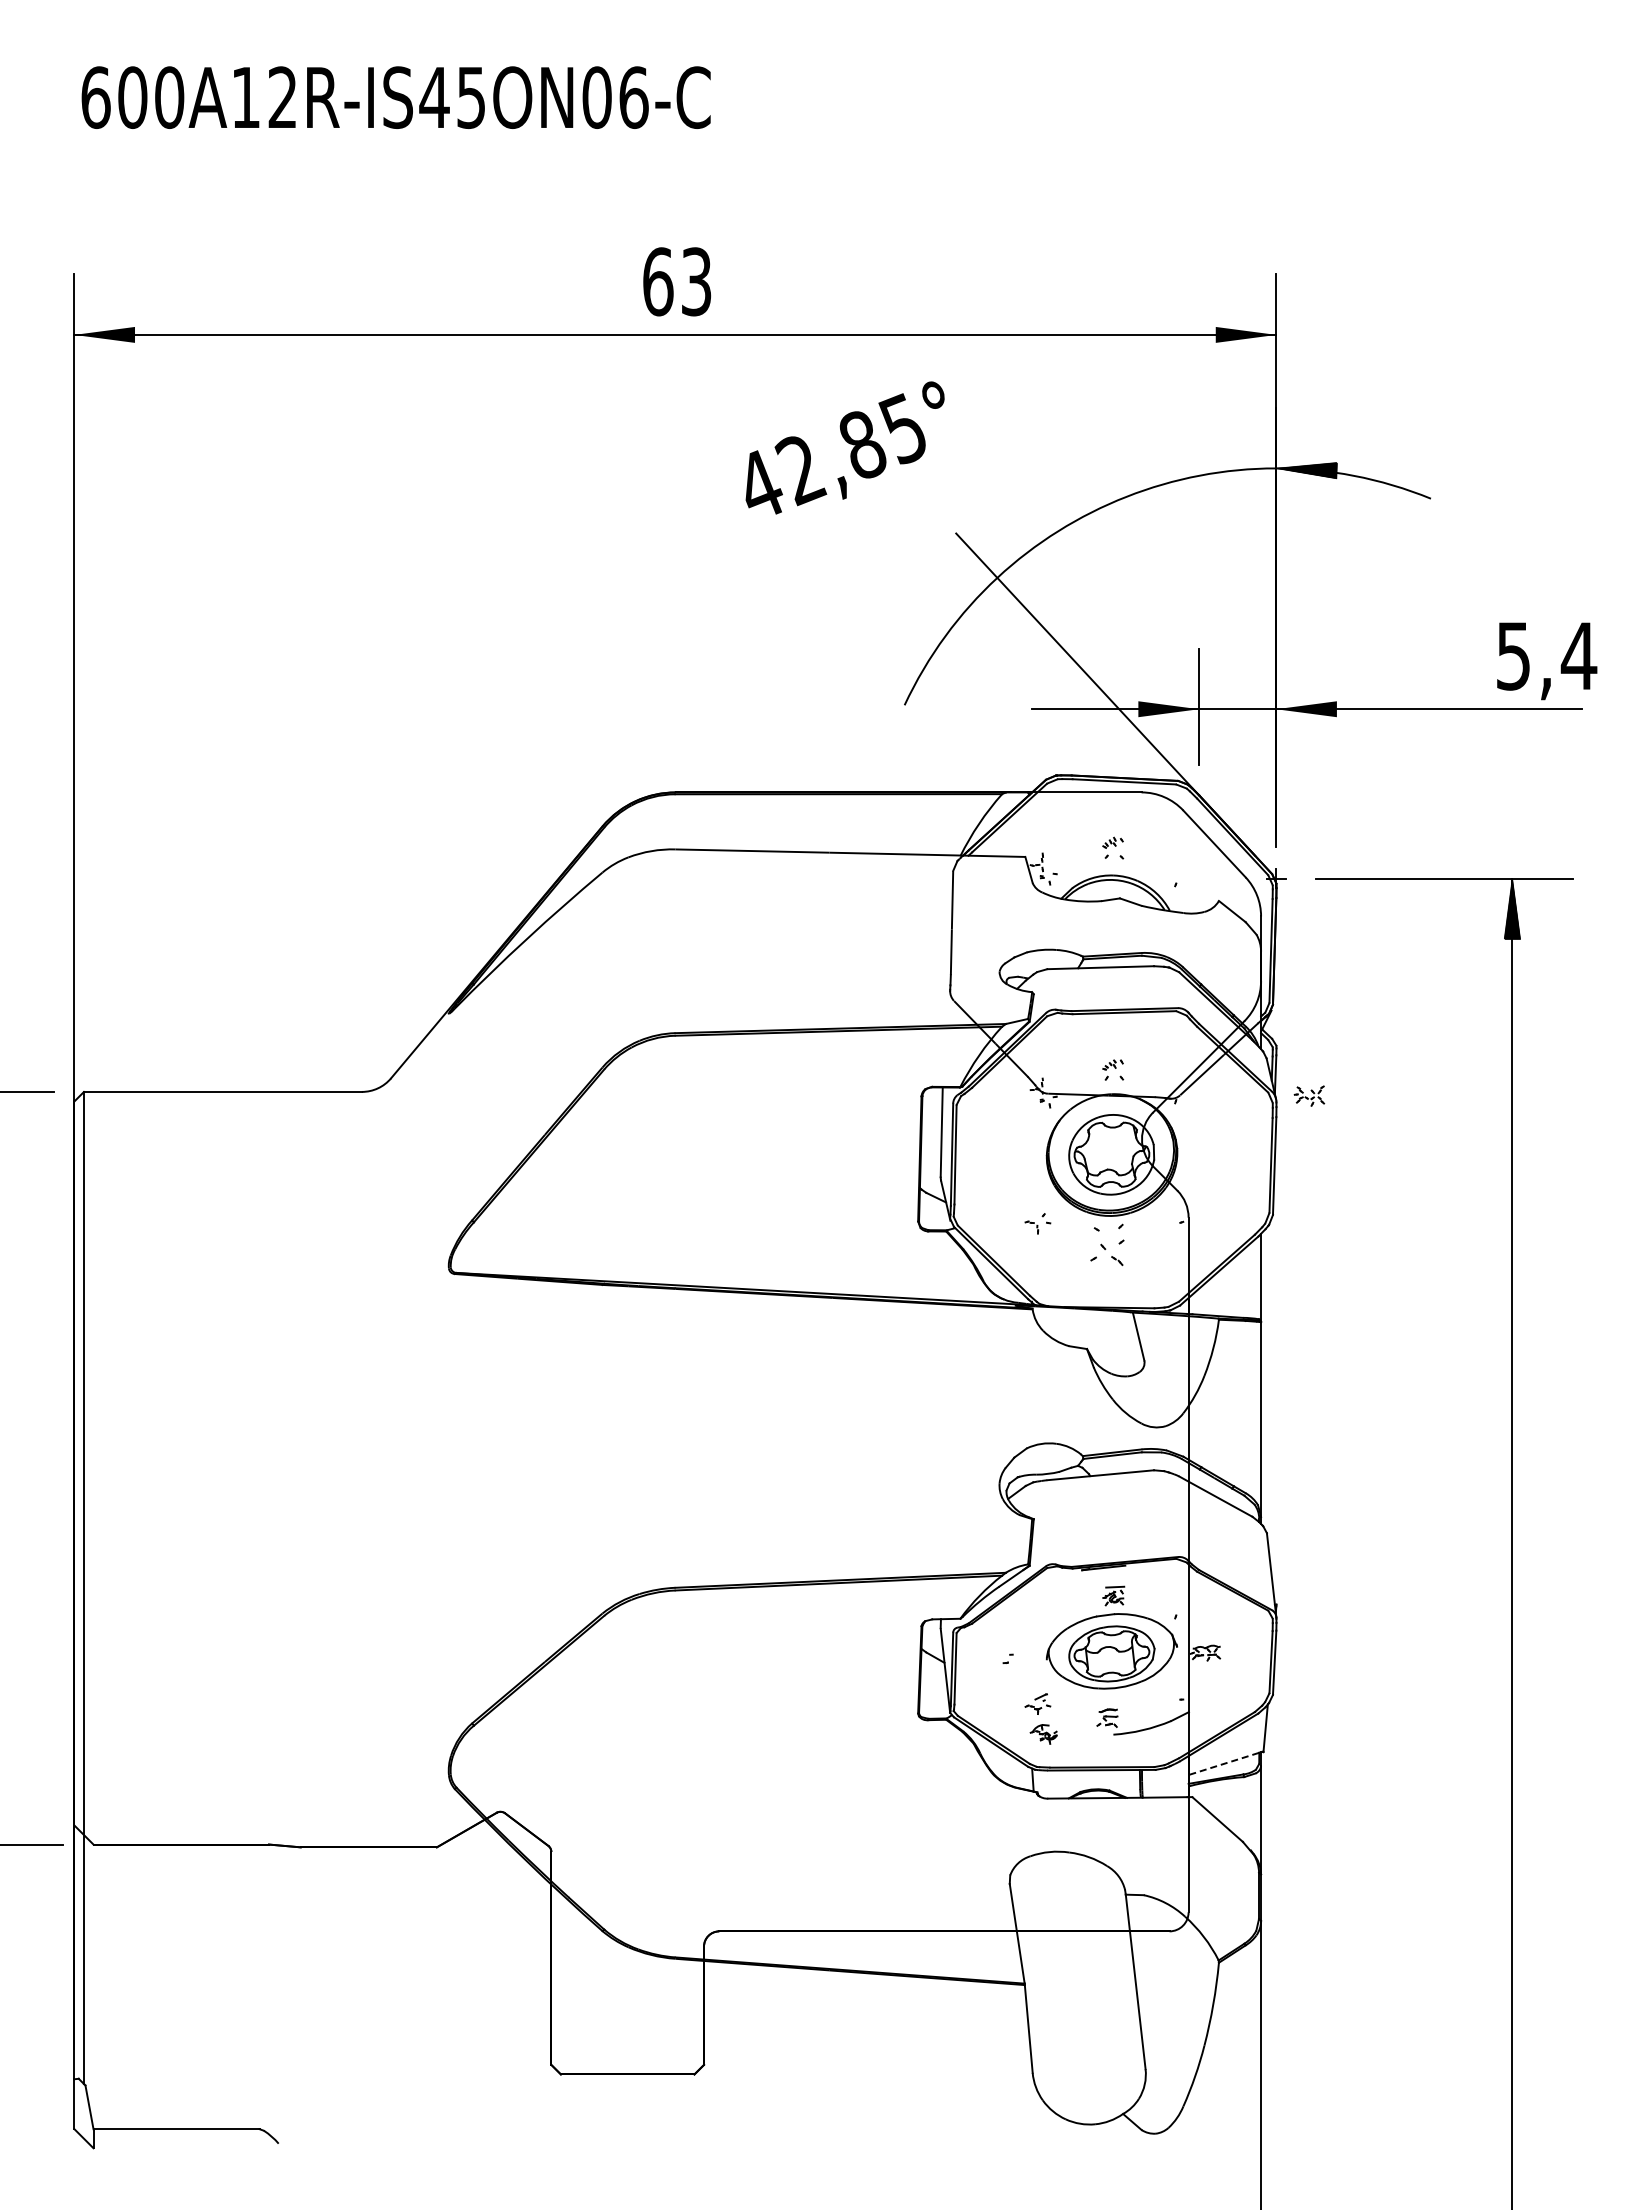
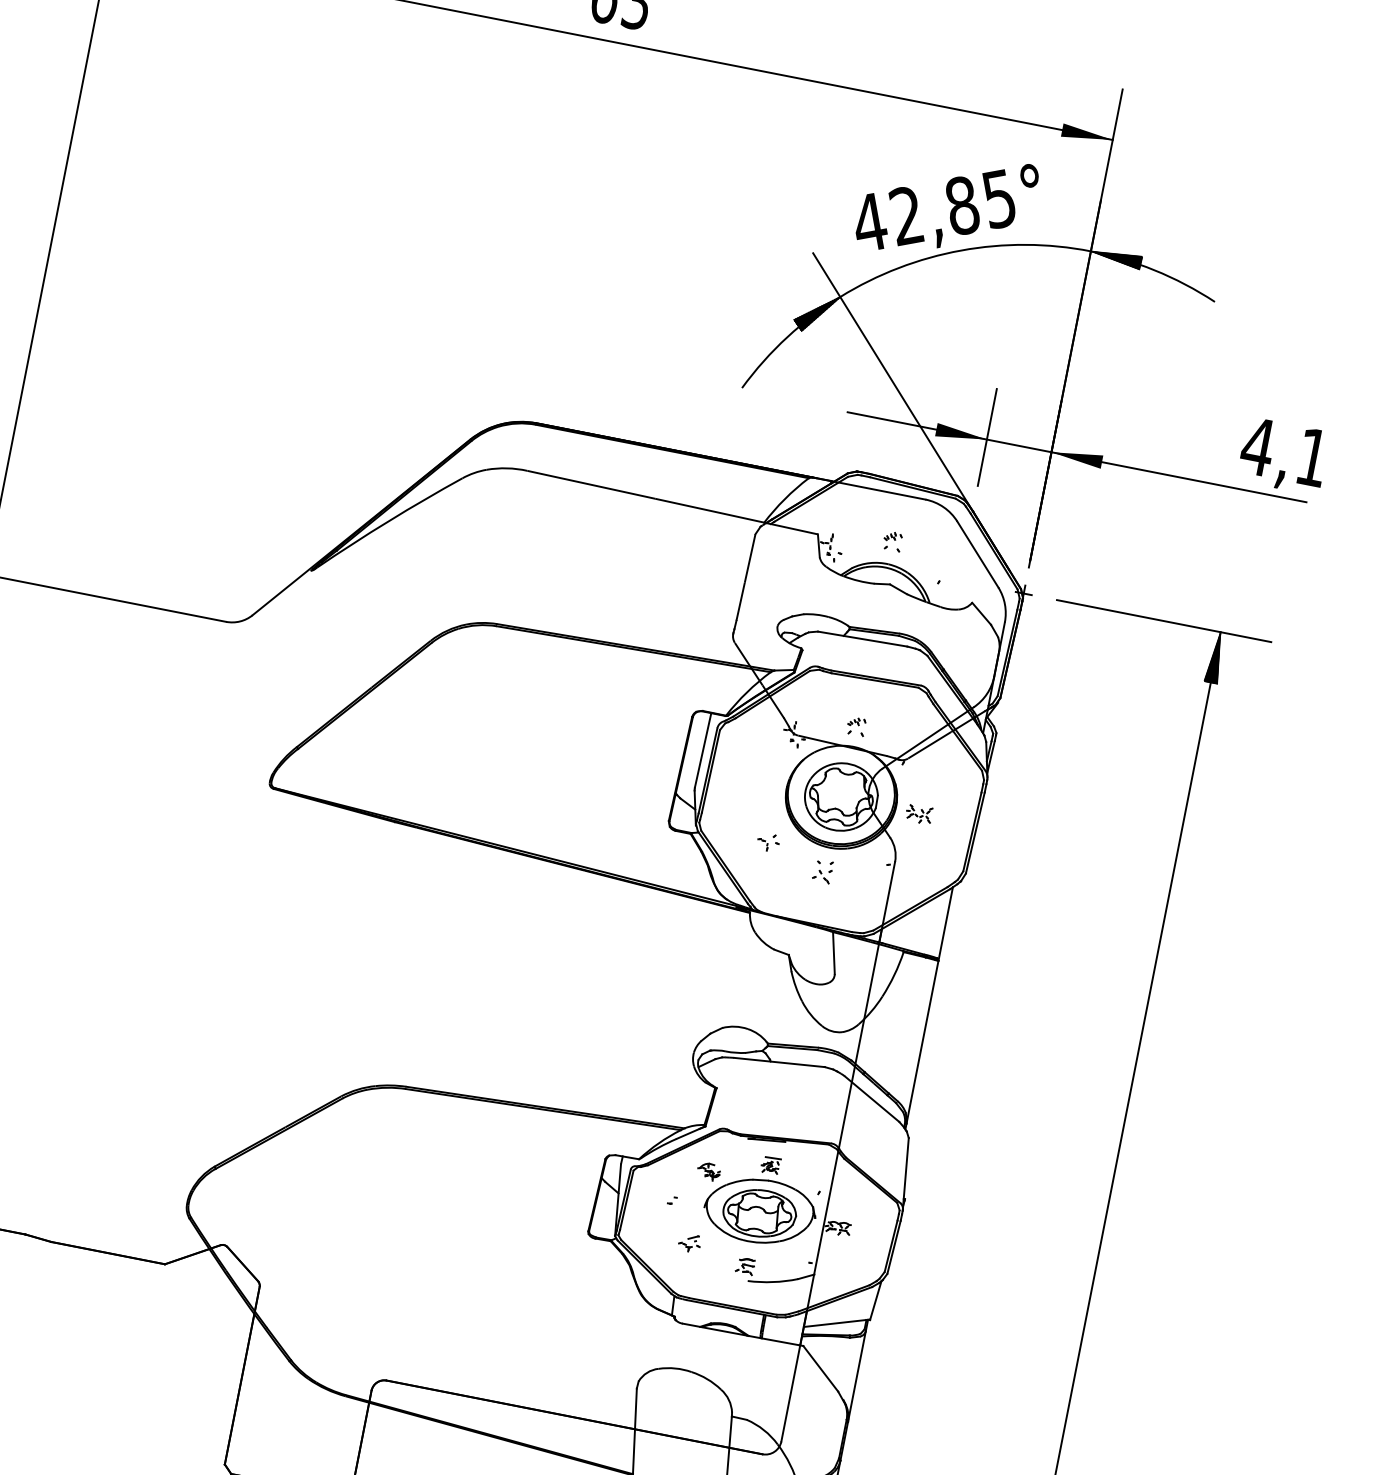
text: (844, 447) -> (946, 204), moved
hatch: (972, 602) -> (815, 313), added
text: (1546, 656) -> (1285, 452), 5,4 -> 4,1
part: (1309, 1095) -> (919, 813), moved
part: (1107, 1244) -> (823, 871), size x0.62
part: (1043, 1734) -> (708, 1171), moved
line: (1223, 1763) -> (834, 1323), dashed -> solid

